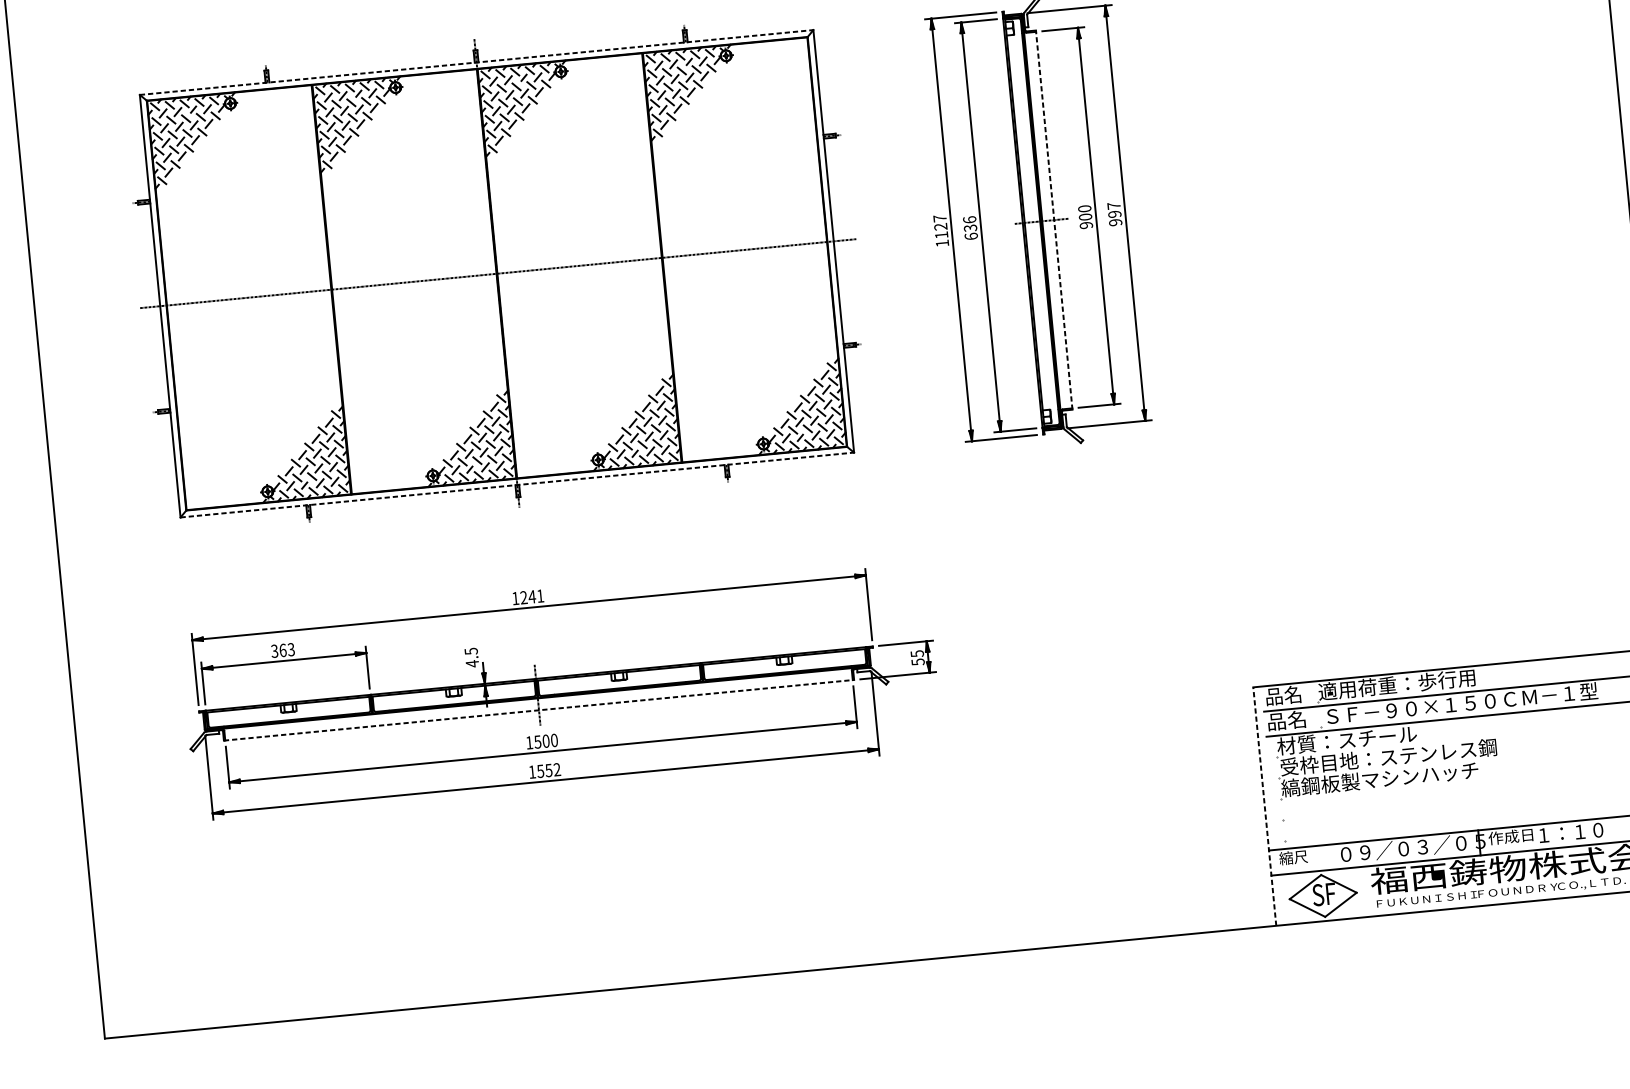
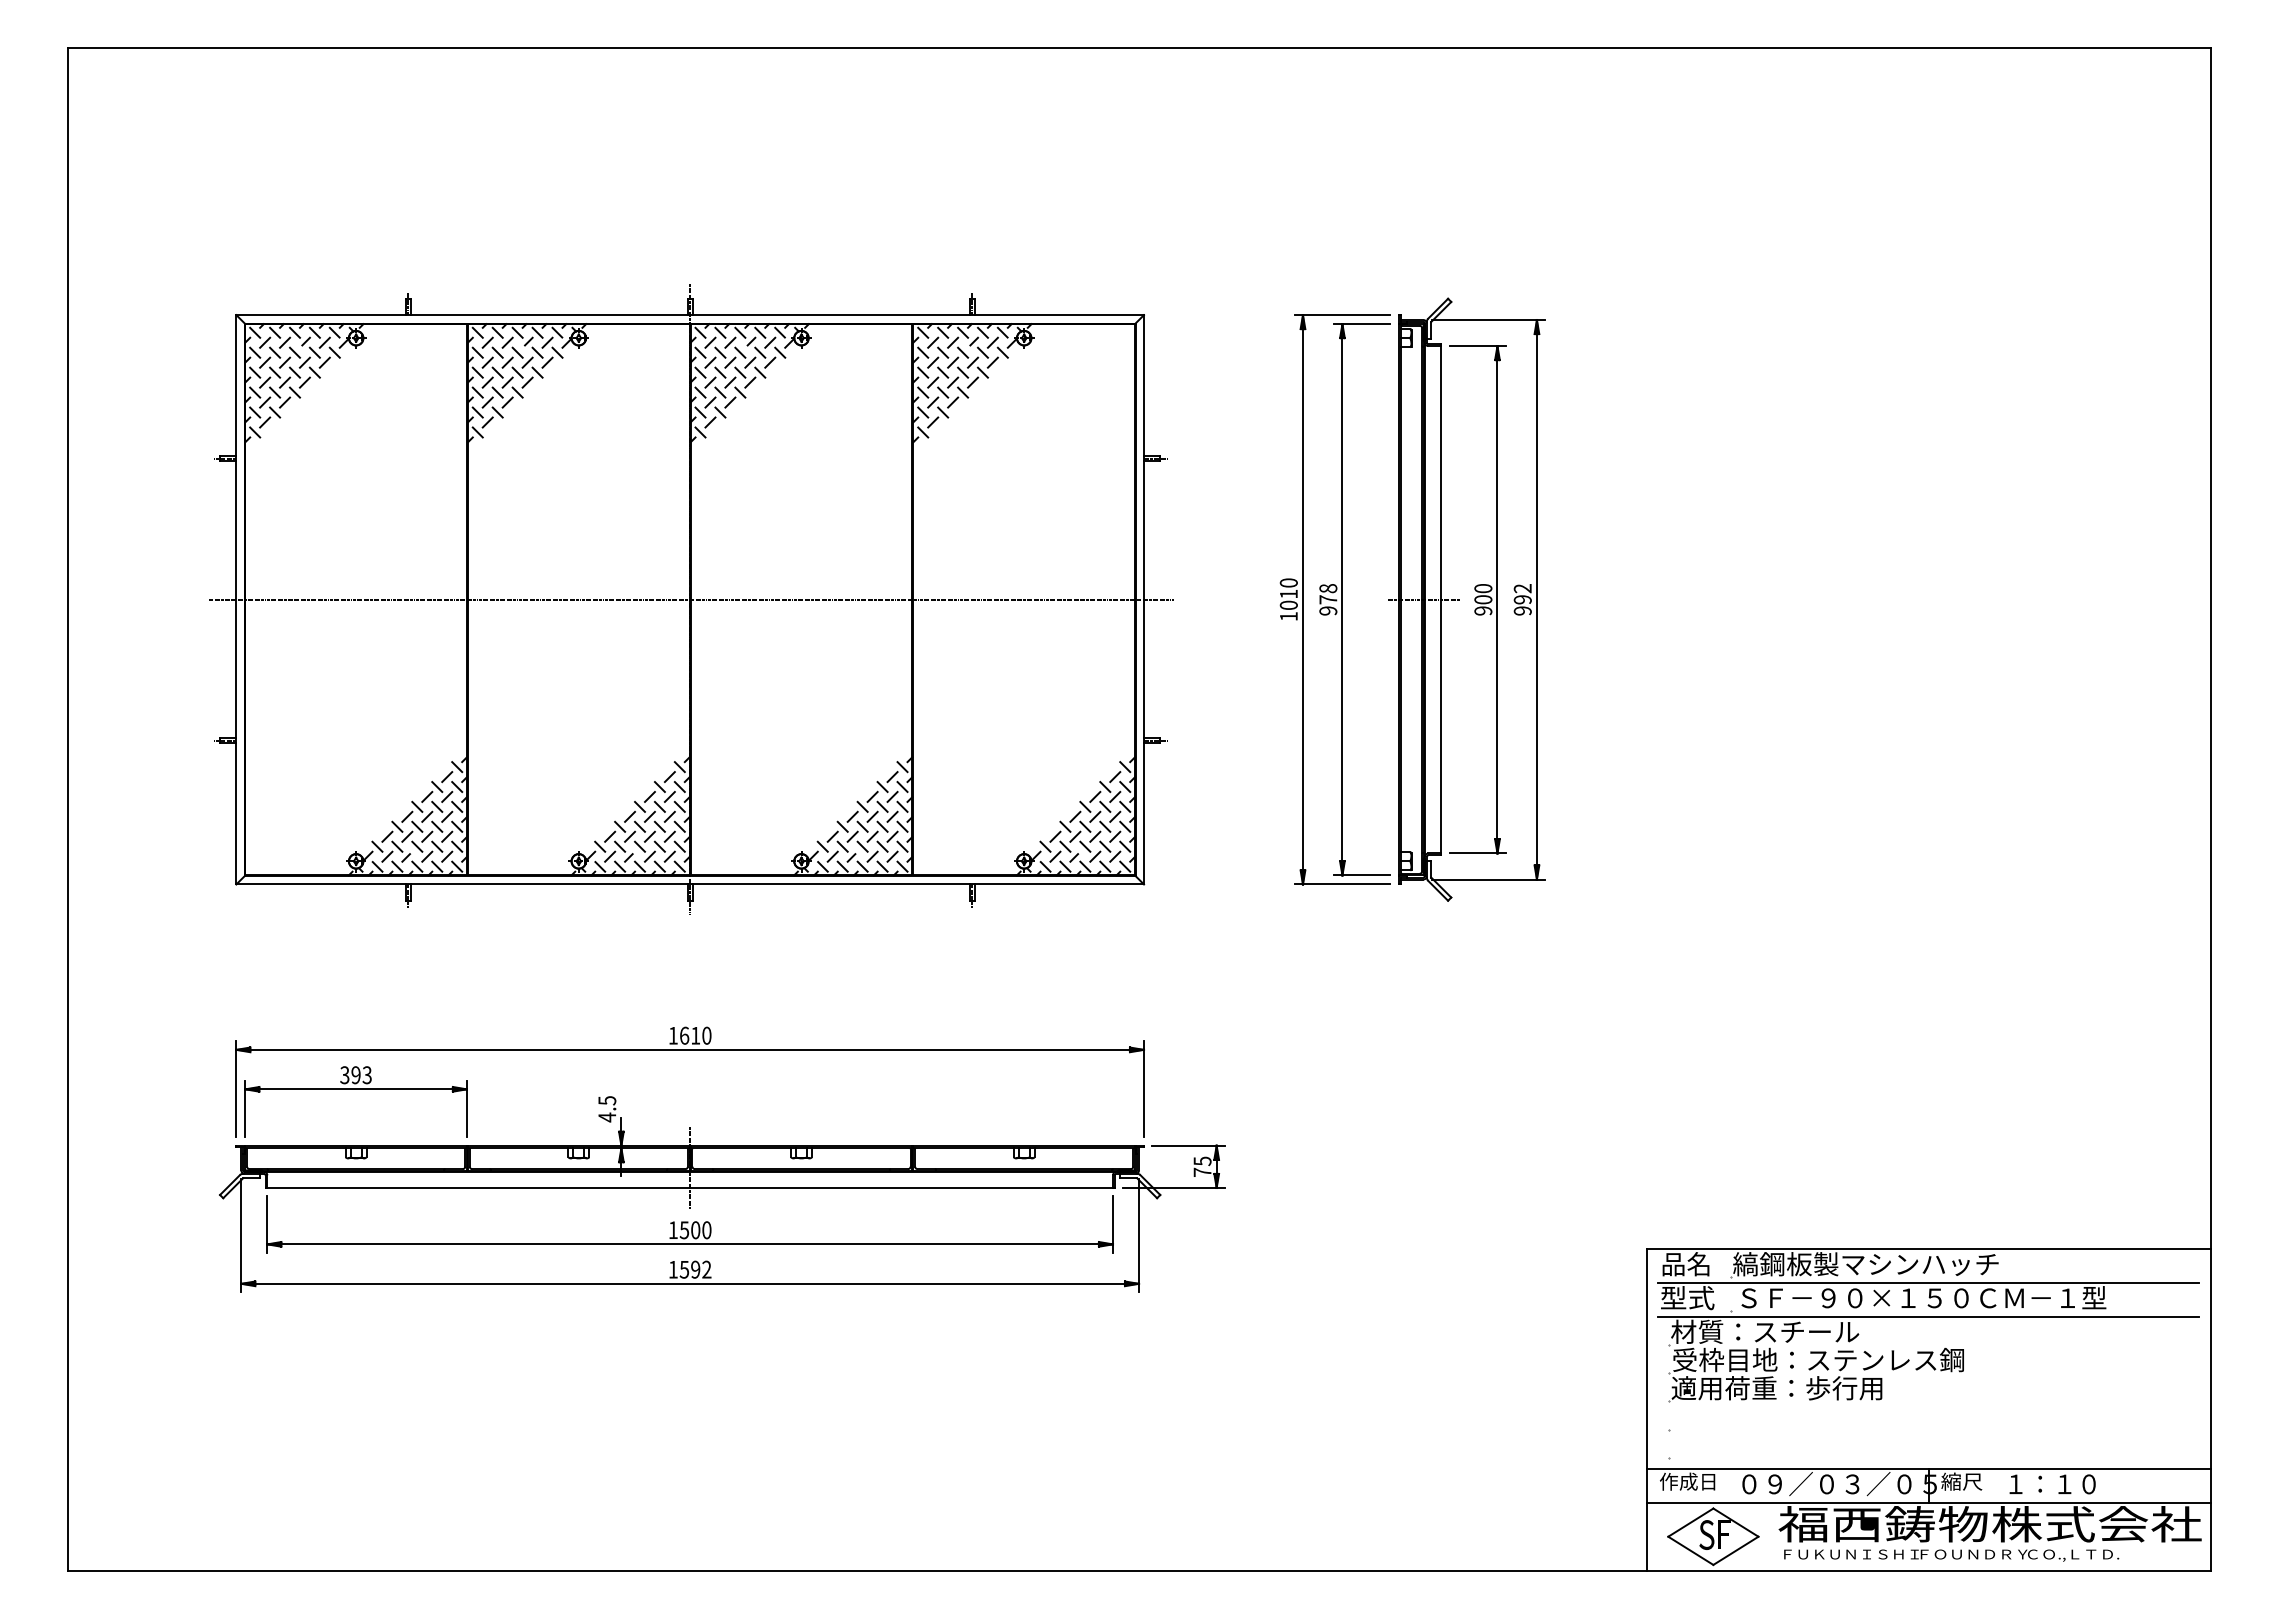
line: (476, 62) -> (690, 315), dashed -> solid
text: (1113, 205) -> (1522, 588), 997 -> 992
line: (1054, 219) -> (1441, 599), dashed -> solid
text: (940, 226) -> (1288, 593), 1127 -> 1010
text: (970, 227) -> (1328, 599), 636 -> 978
line: (517, 485) -> (690, 884), dashed -> solid
text: (532, 596) -> (695, 1035), 1241 -> 1610
text: (282, 650) -> (355, 1075), 363 -> 393
text: (918, 662) -> (1202, 1172), 55 -> 75
text: (1416, 683) -> (1865, 1264), 適用荷重：歩行用 -> 縞鋼板製マシンハッチ
line: (539, 710) -> (690, 1188), dashed -> solid
text: (1286, 720) -> (1687, 1297), 品名 -> 型式
text: (548, 770) -> (695, 1269), 1552 -> 1592
text: (1379, 779) -> (1803, 1388), 縞鋼板製マシンハッチ -> 適用荷重：歩行用
line: (1264, 806) -> (1646, 1409), dashed -> solid
text: (1510, 836) -> (1971, 1481), 作成日 -> 縮尺
text: (1300, 856) -> (1687, 1481), 縮尺 -> 作成日

